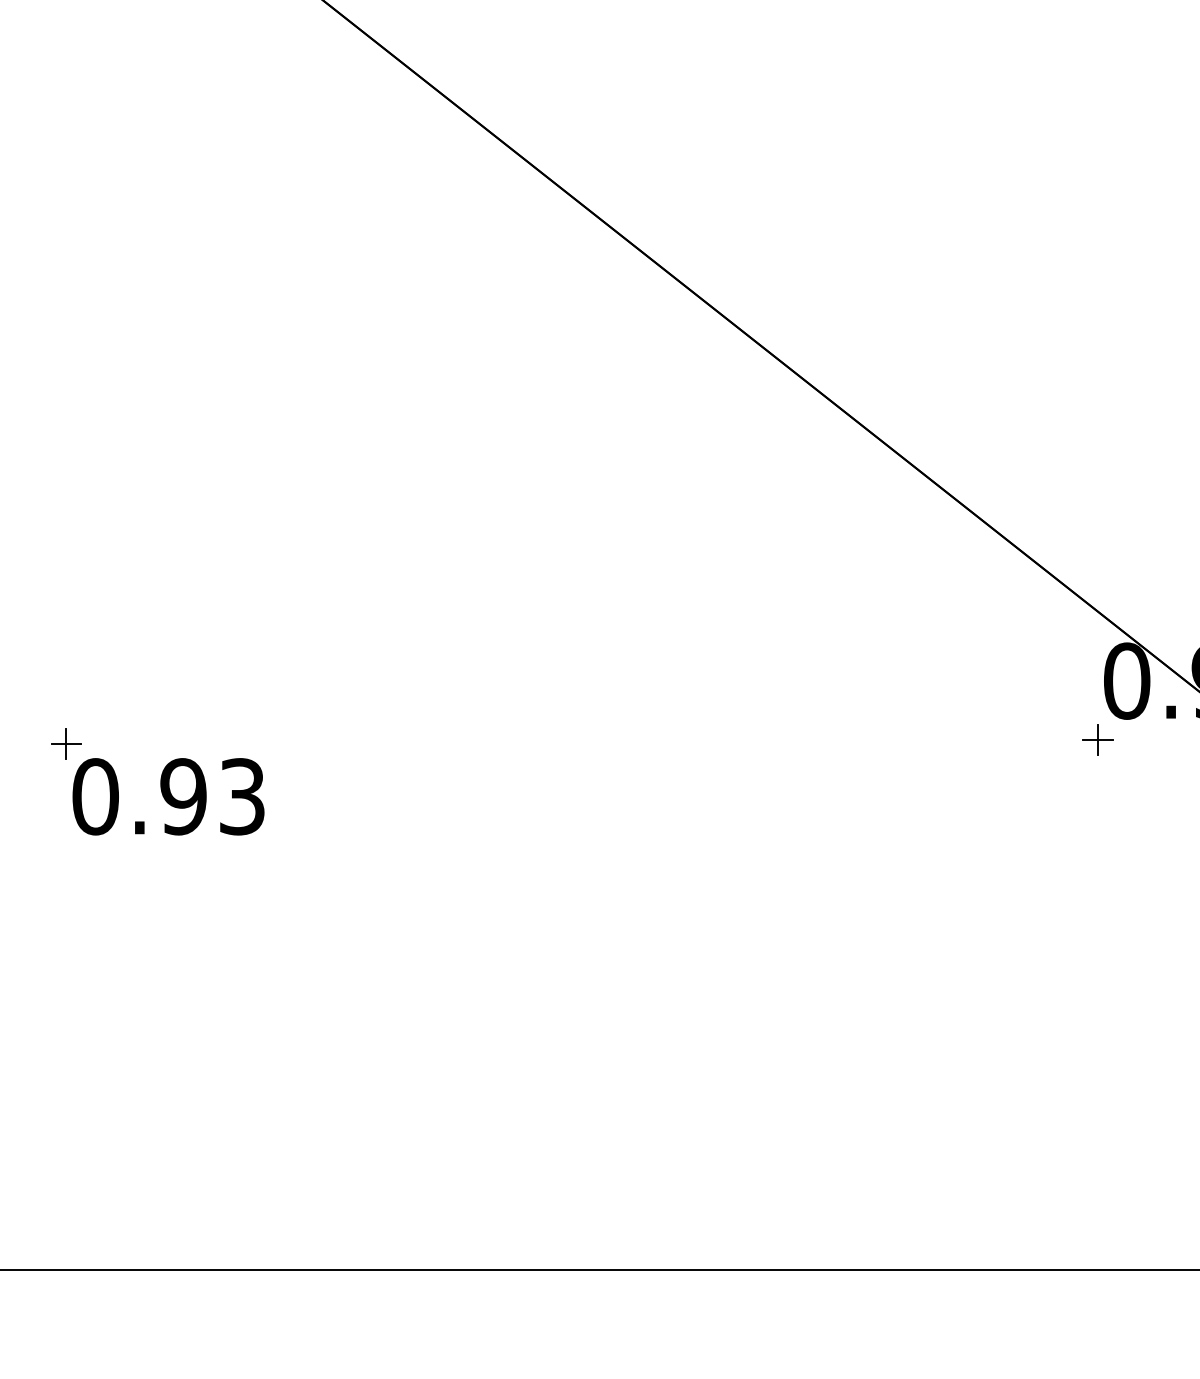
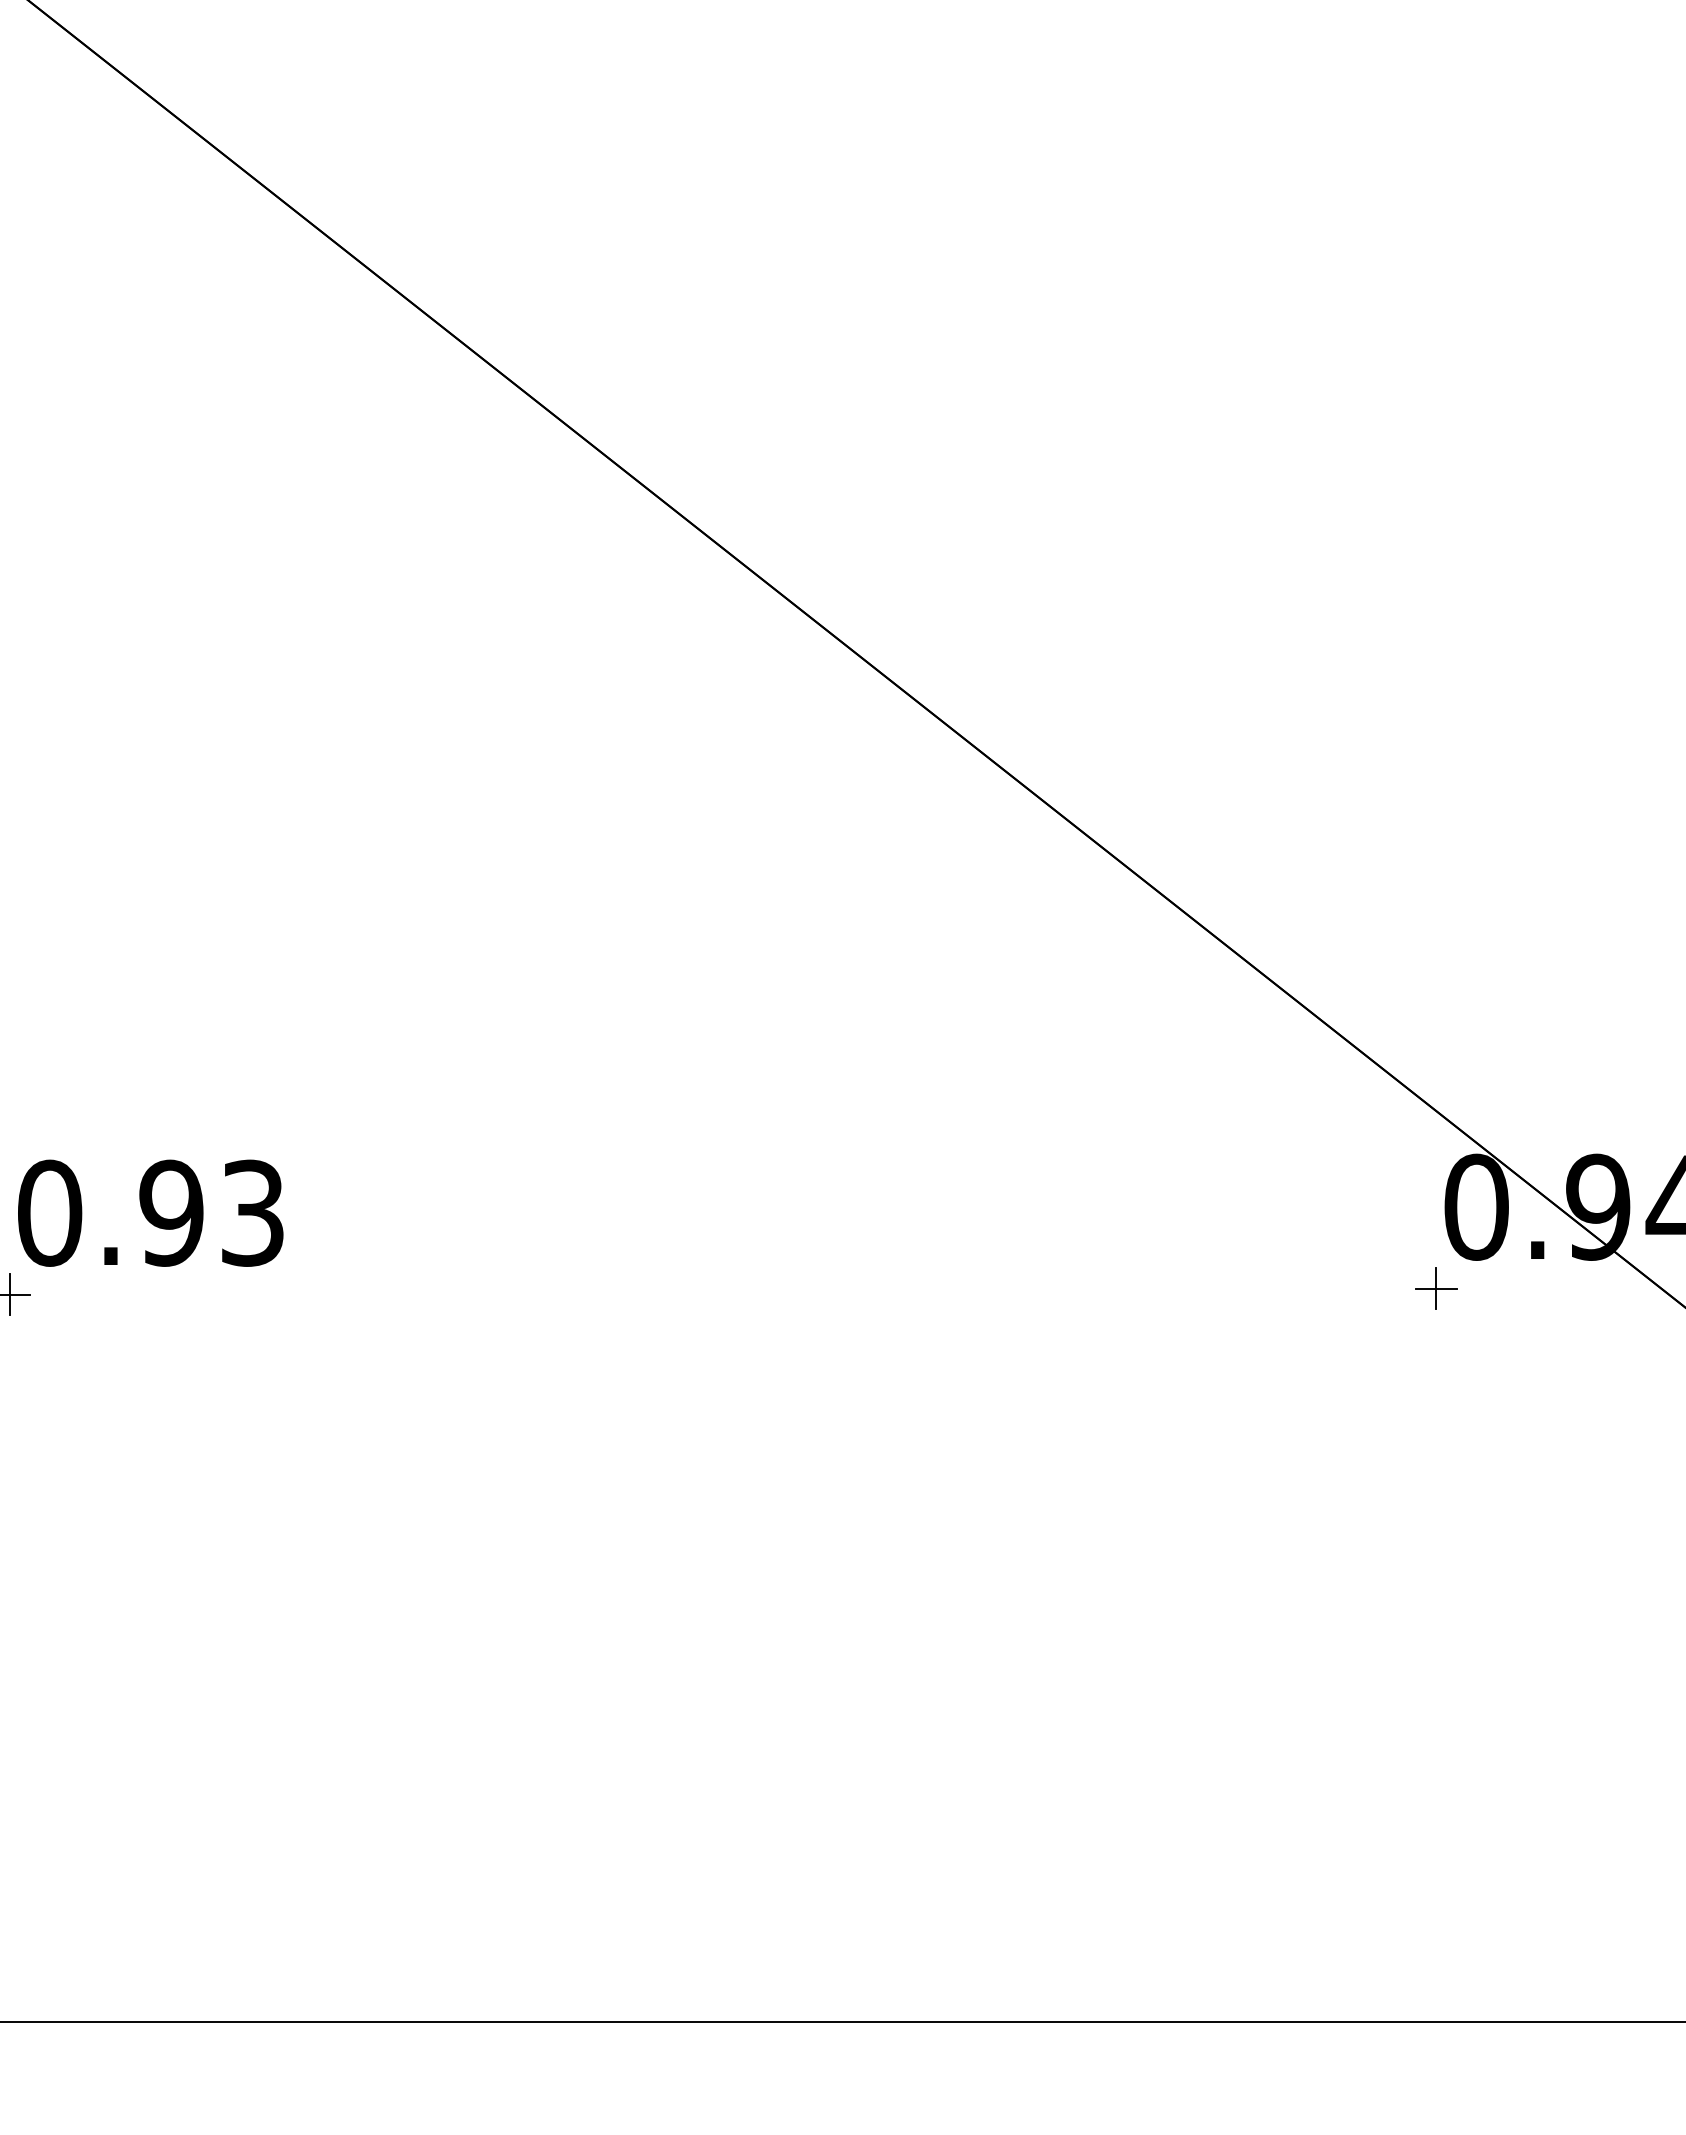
text: (168, 796) -> (150, 1212), moved

